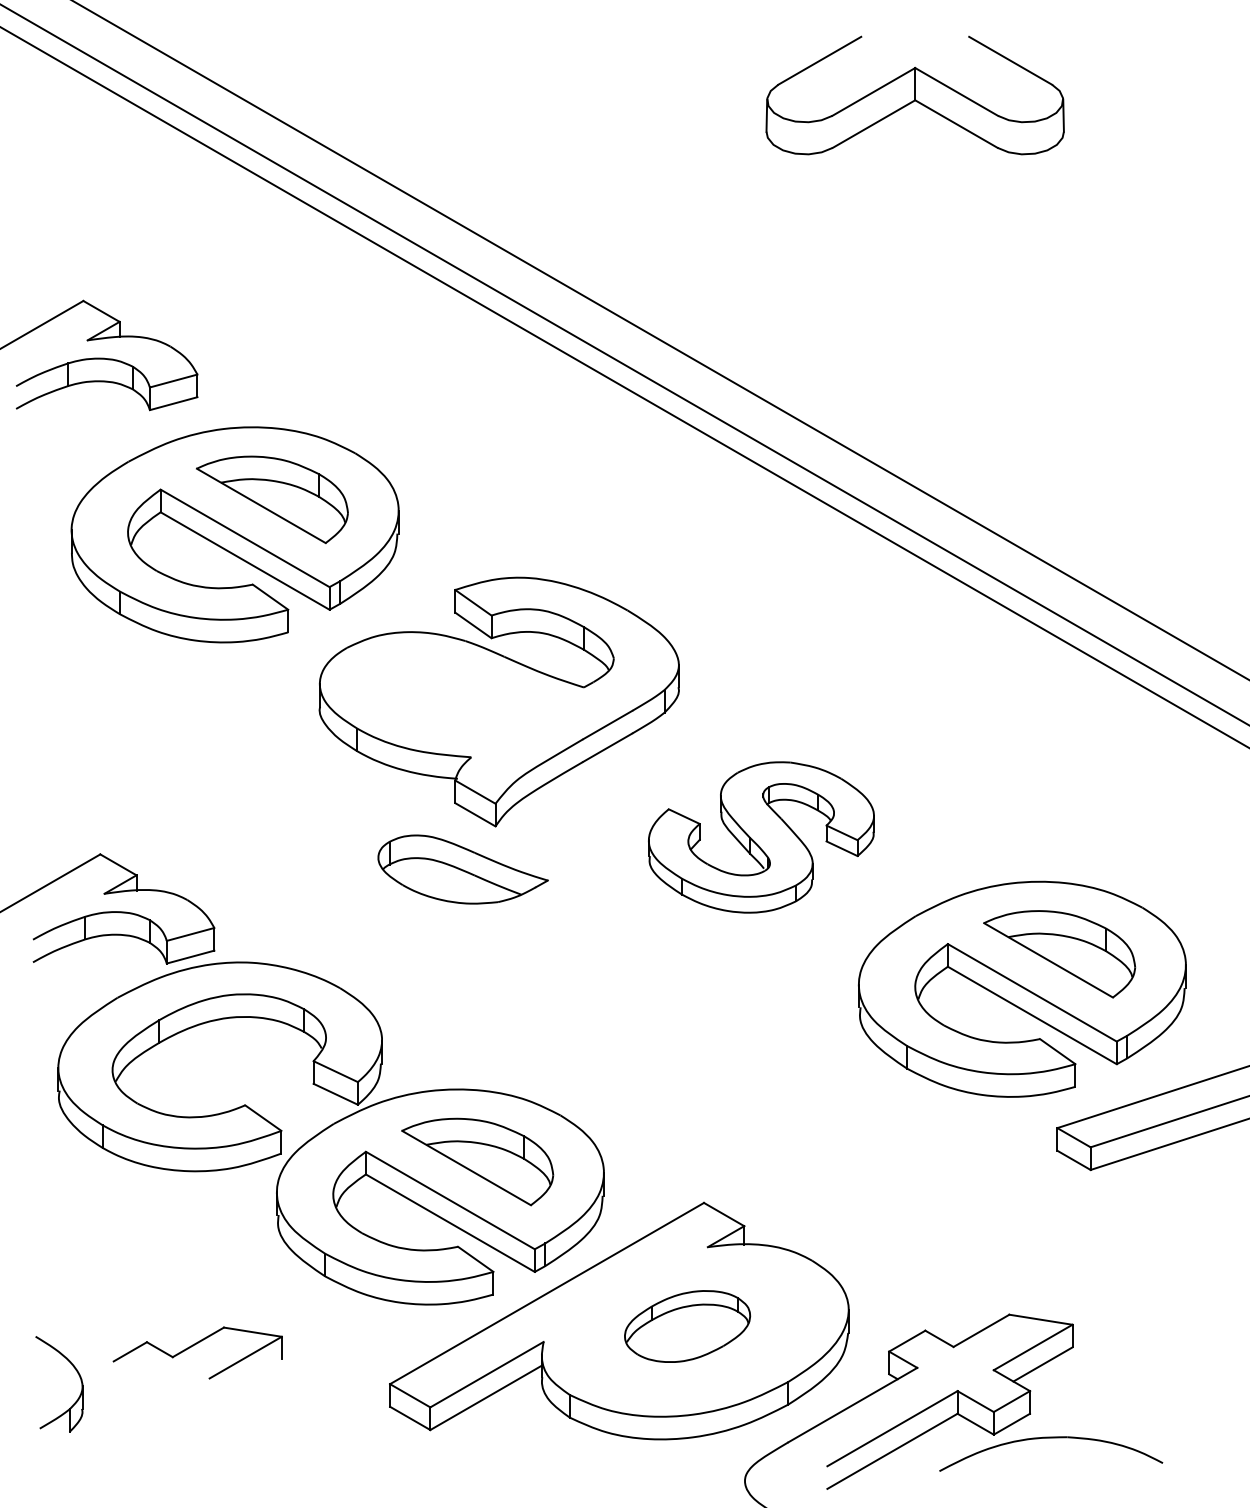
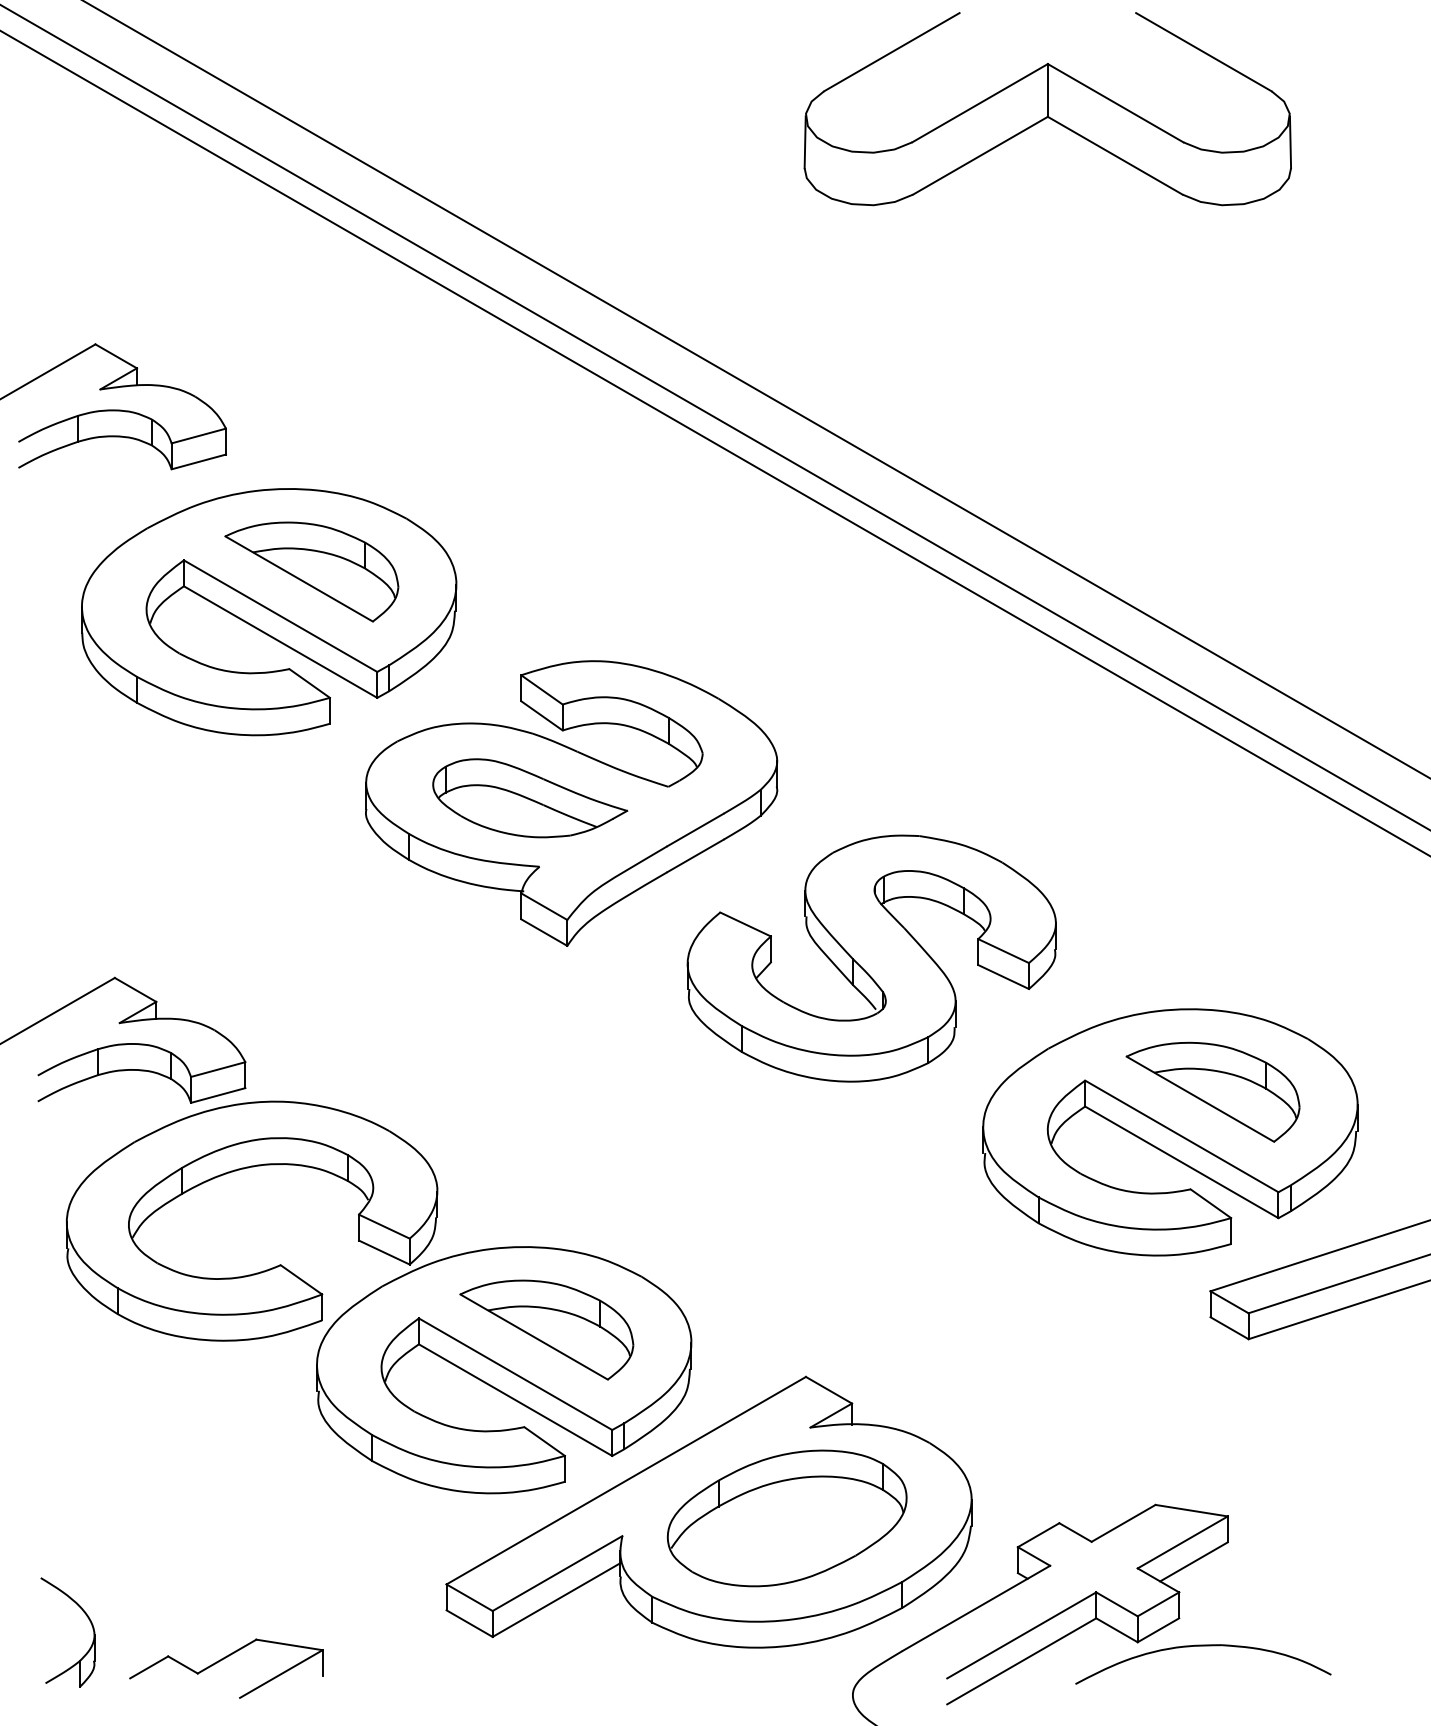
part: (915, 95) -> (1047, 109), size x1.43
part: (761, 837) -> (871, 958), size x1.43
part: (463, 869) -> (530, 798), moved
part: (687, 1326) -> (786, 1518), size x1.67
part: (194, 1345) -> (222, 1660), moved
part: (78, 1374) -> (89, 1621), moved

